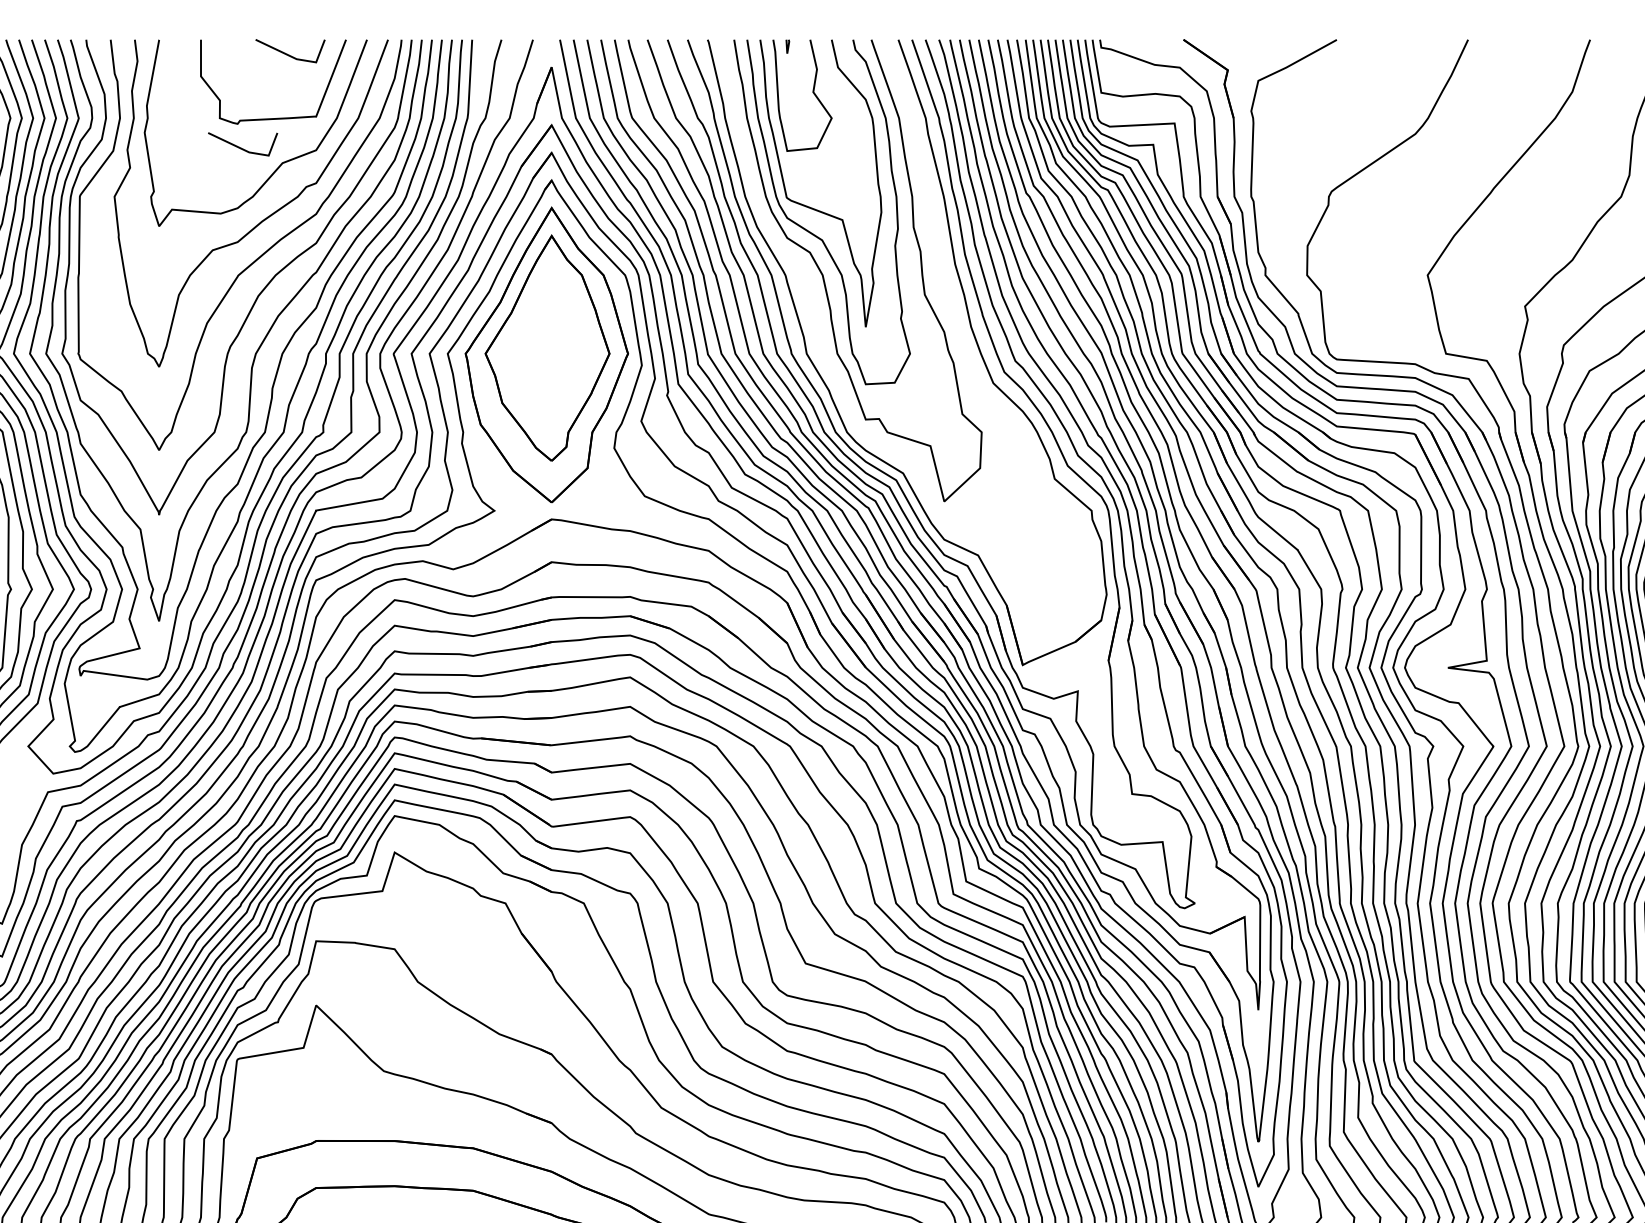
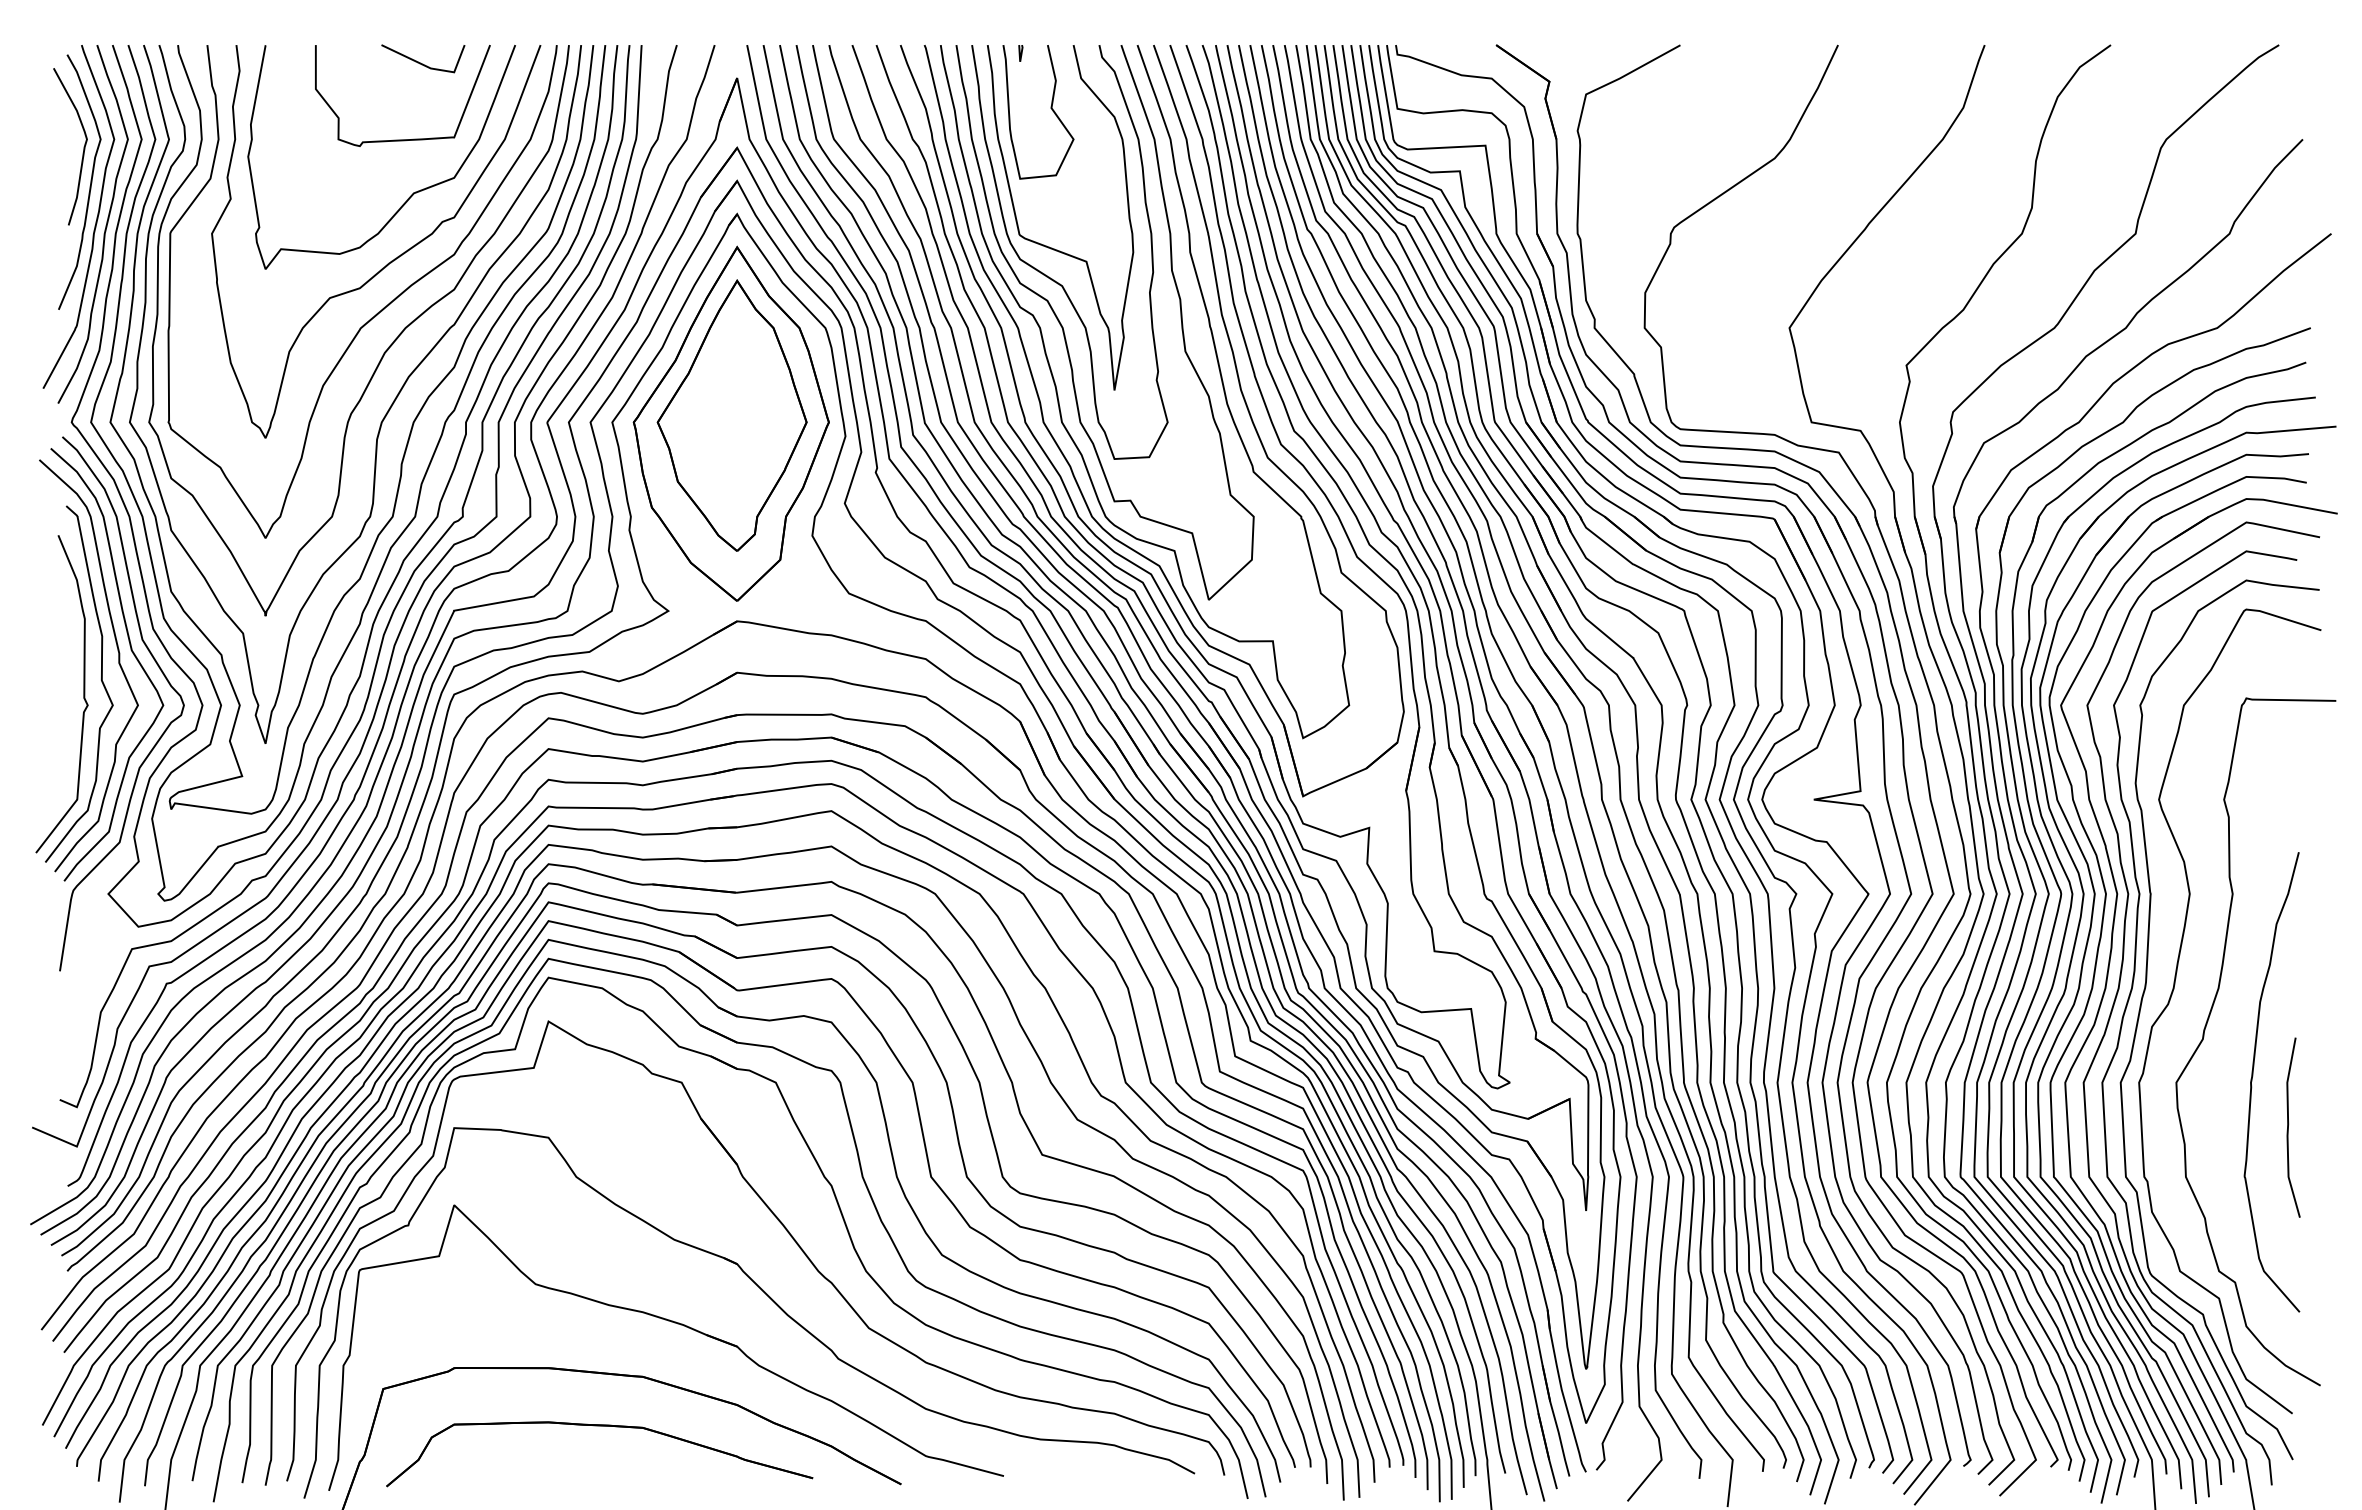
line: (240, 147) -> (363, 174), removed
curve: (954, 317) -> (1220, 378), added

